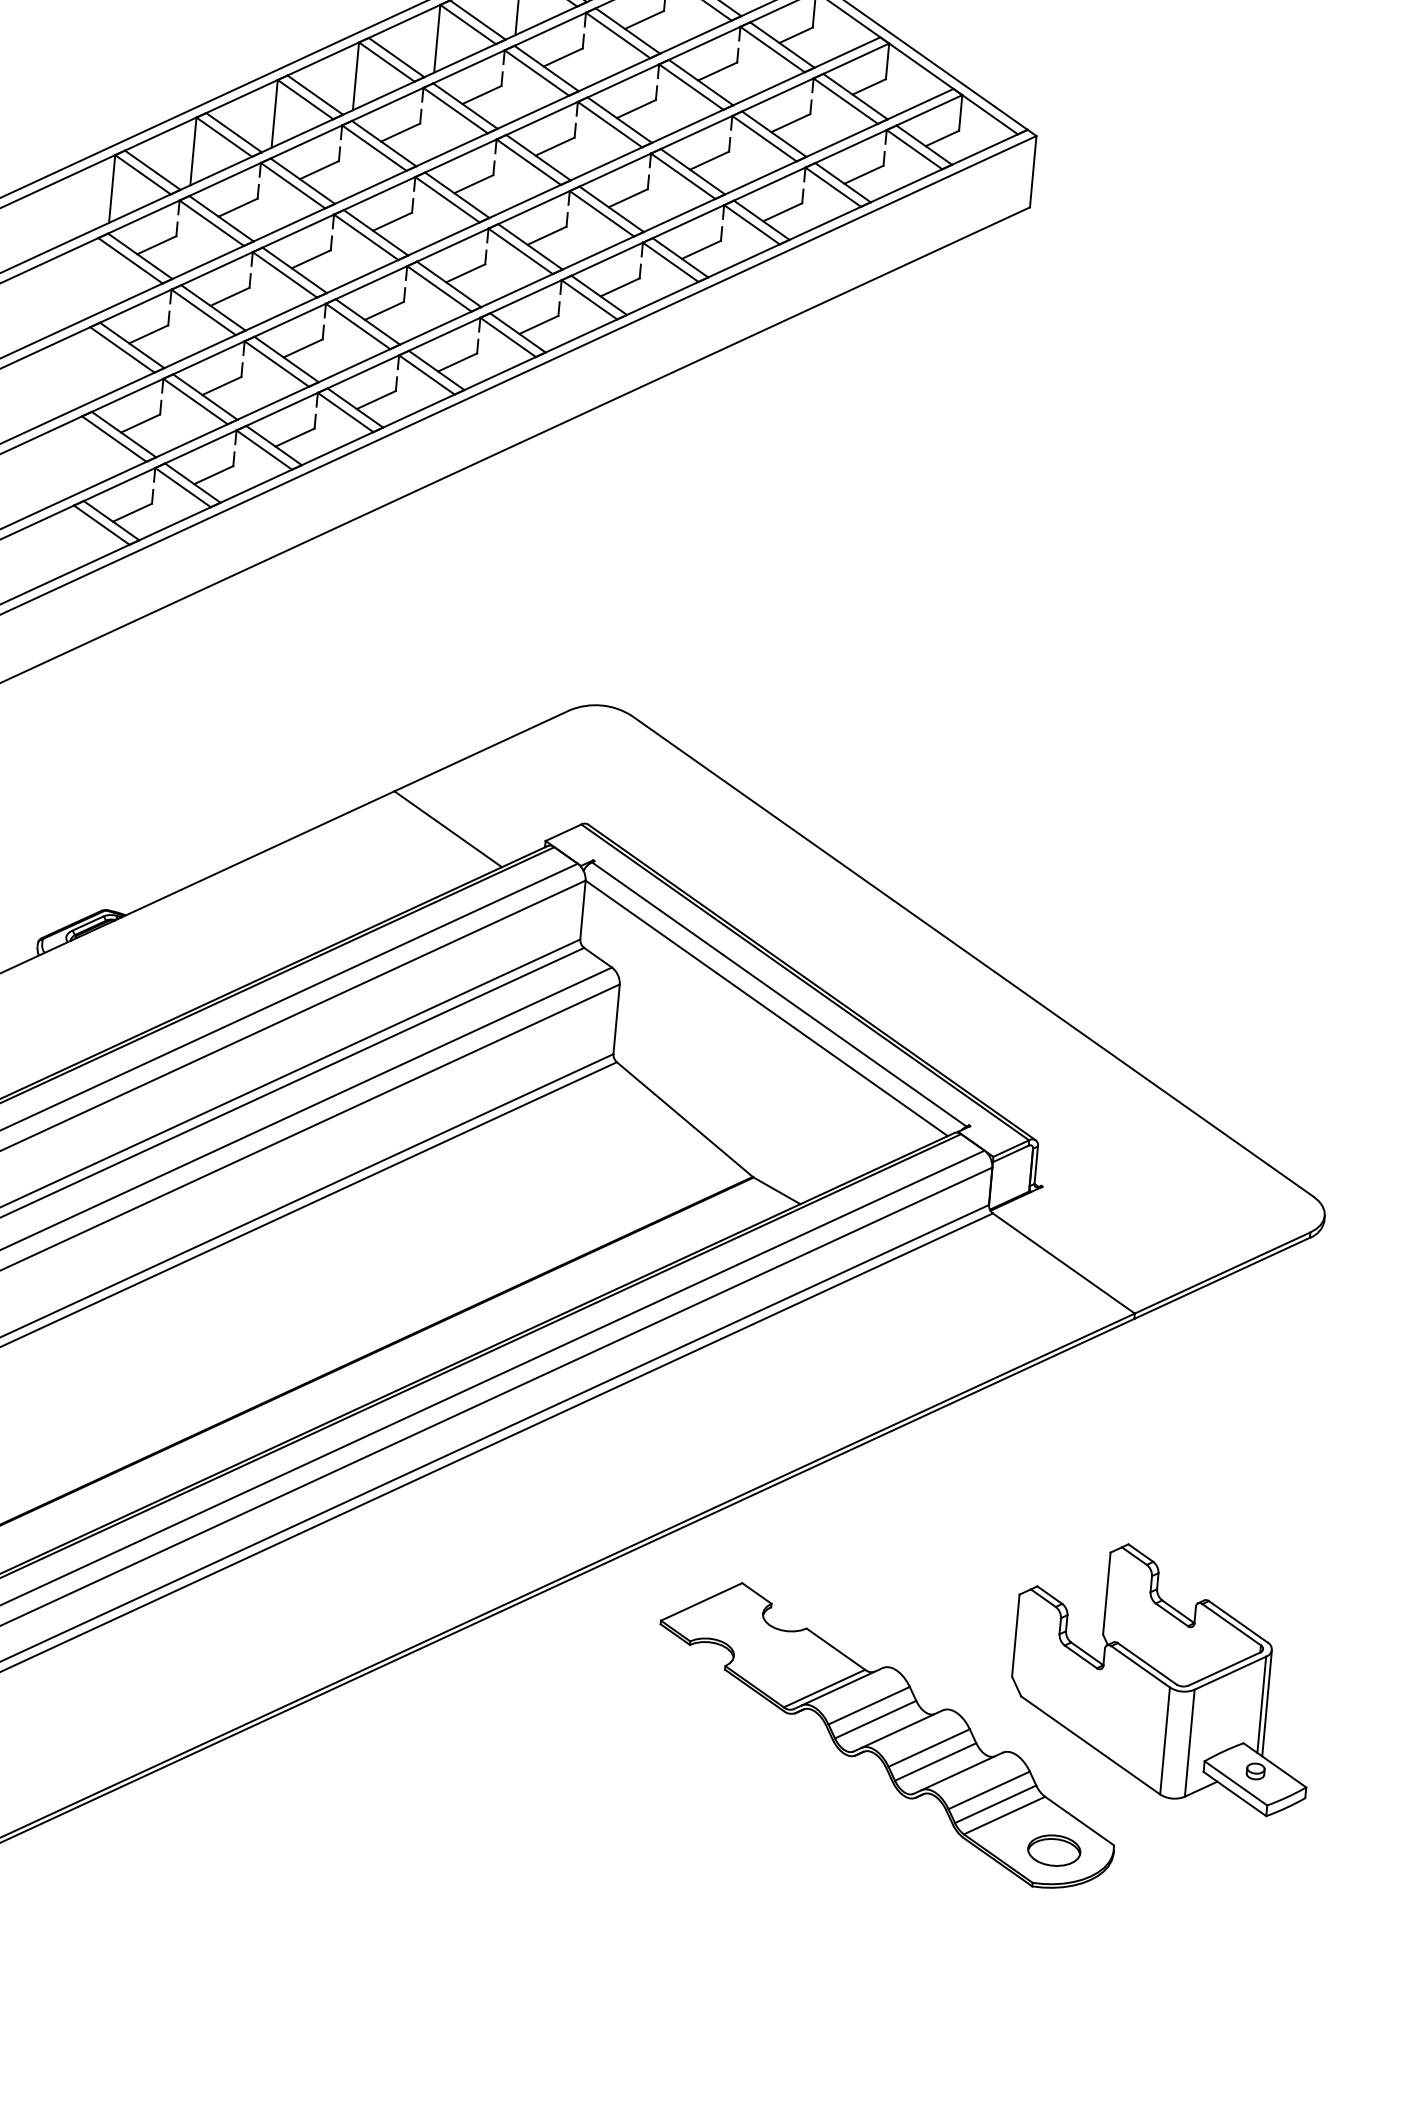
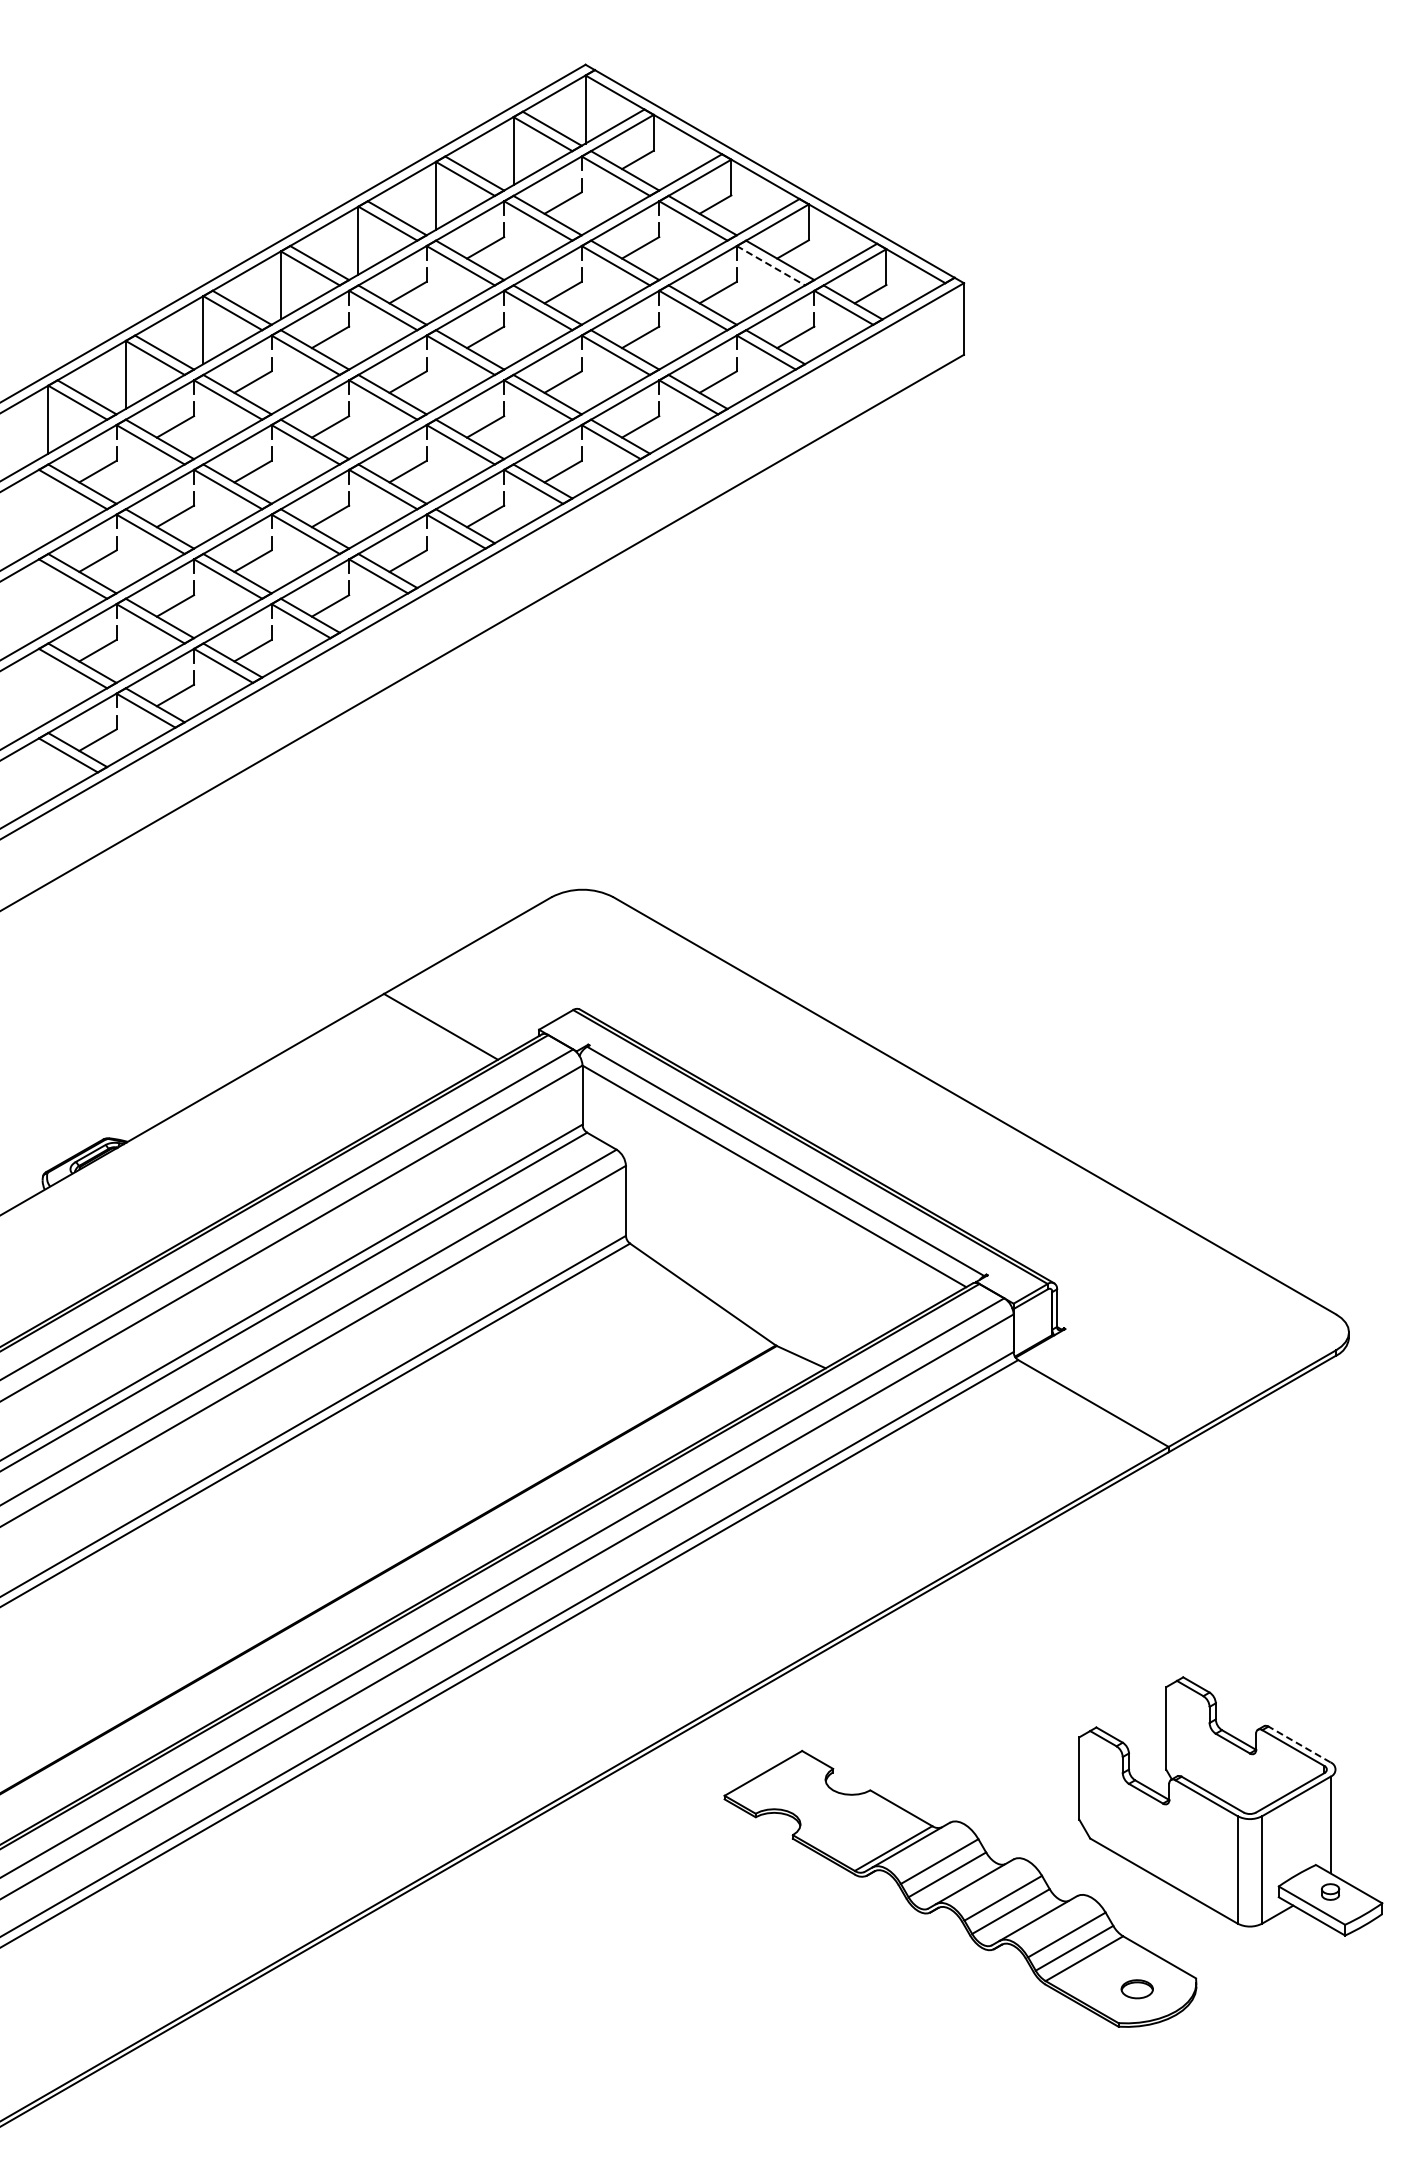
line: (846, 100) -> (771, 265), solid -> dashed
line: (1238, 1621) -> (1299, 1744), solid -> dashed
line: (1266, 1702) -> (1335, 1822), removed
part: (1054, 1851) -> (1137, 1989), size x0.6

